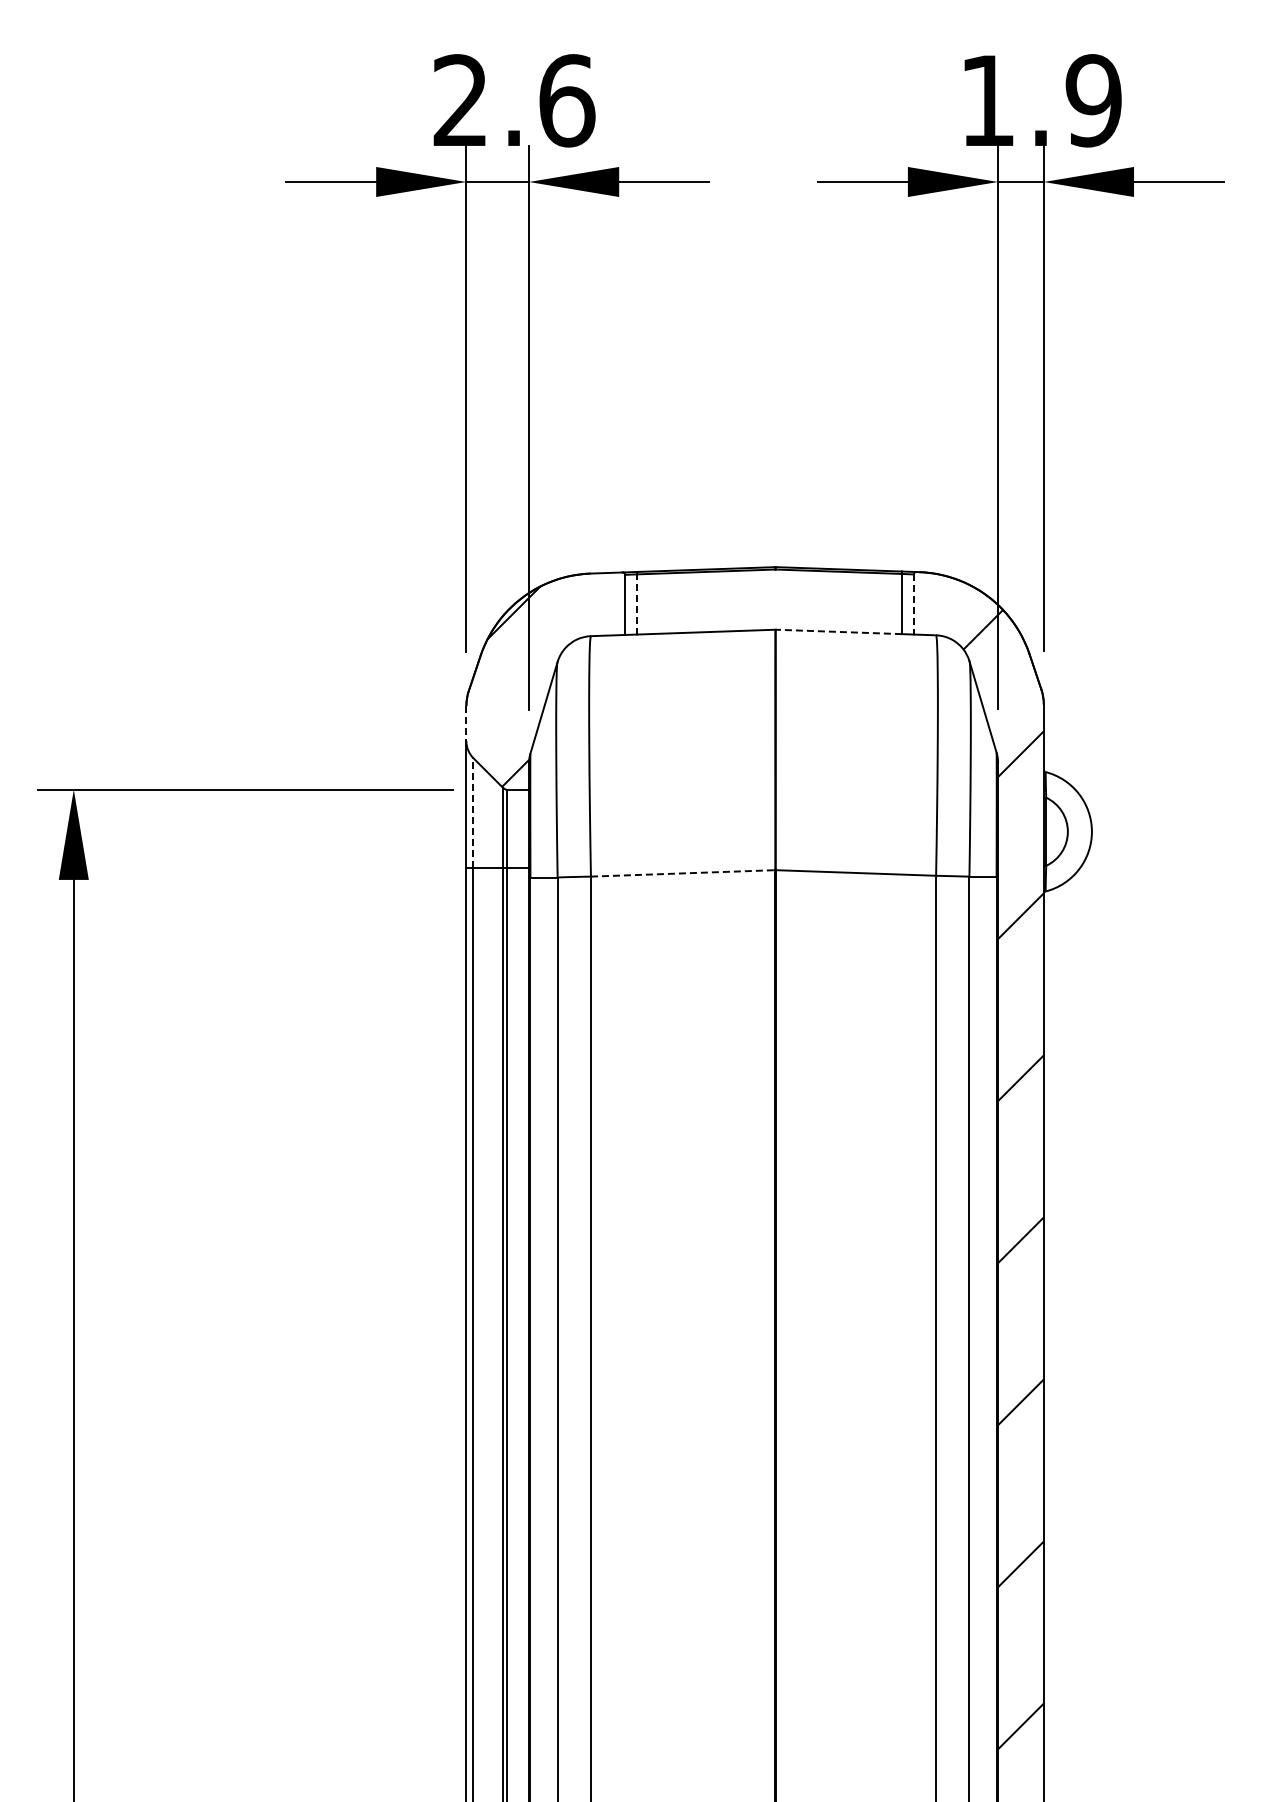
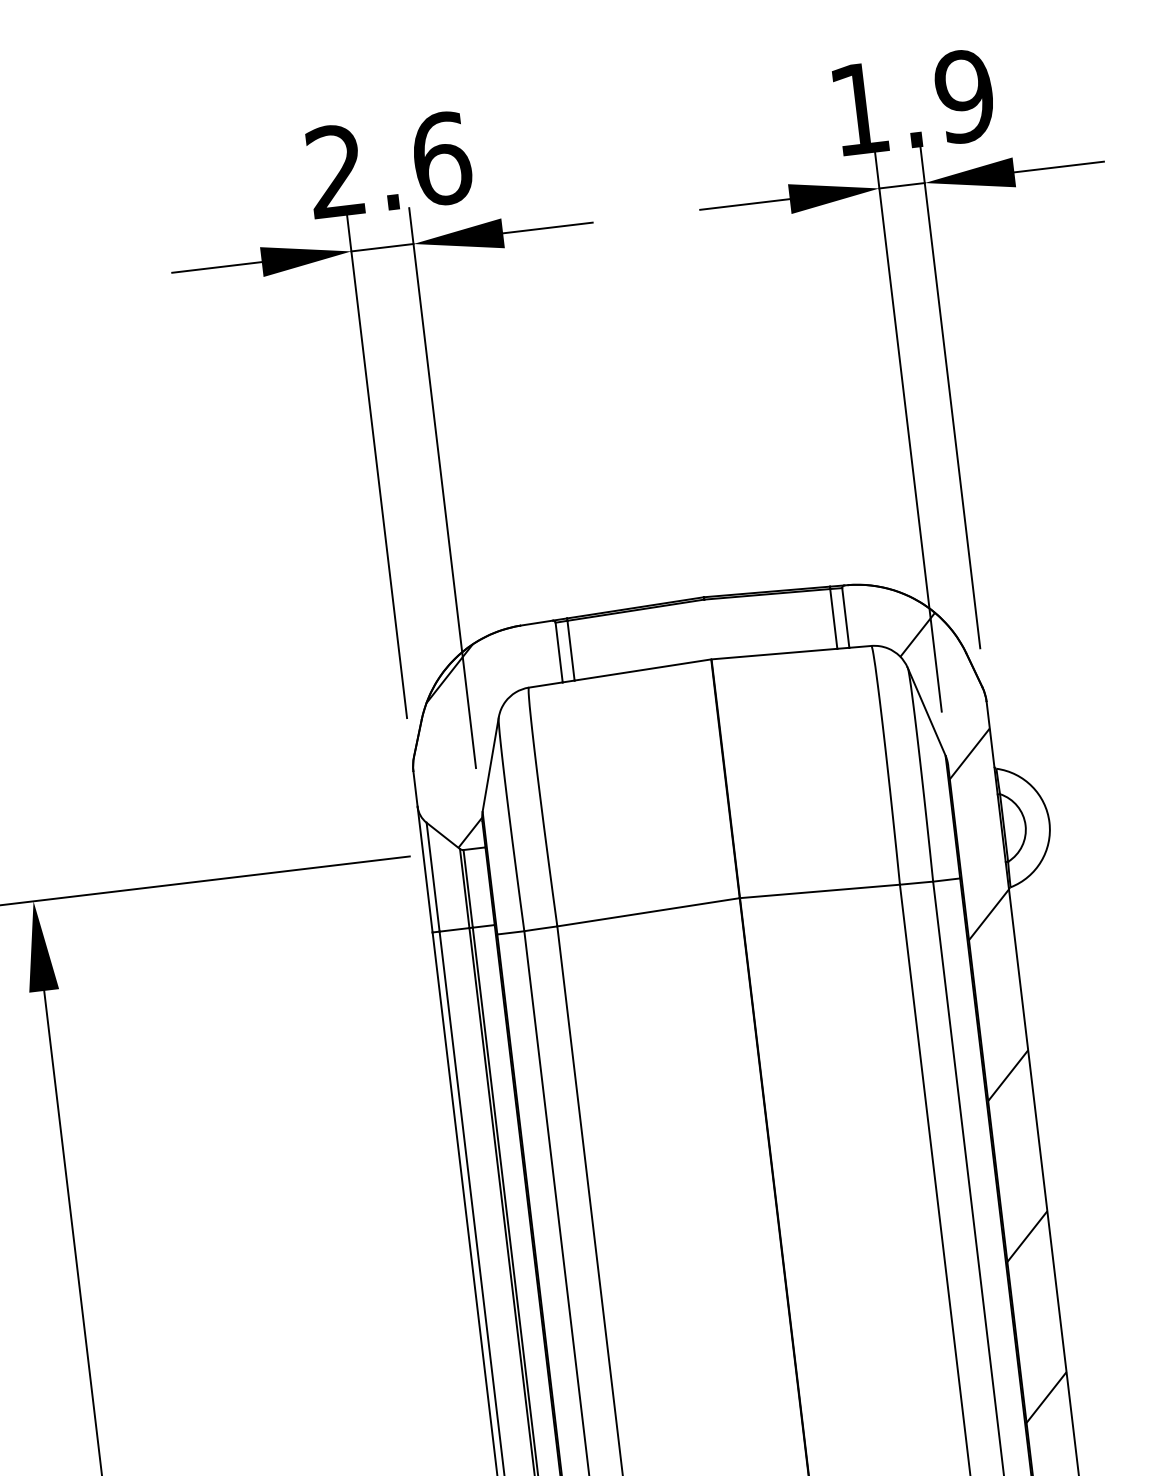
line: (637, 603) -> (571, 649), dashed -> solid
line: (913, 605) -> (845, 619), dashed -> solid
line: (838, 631) -> (774, 653), dashed -> solid
line: (466, 723) -> (415, 789), dashed -> solid
line: (473, 813) -> (433, 877), dashed -> solid
line: (683, 873) -> (648, 912), dashed -> solid

